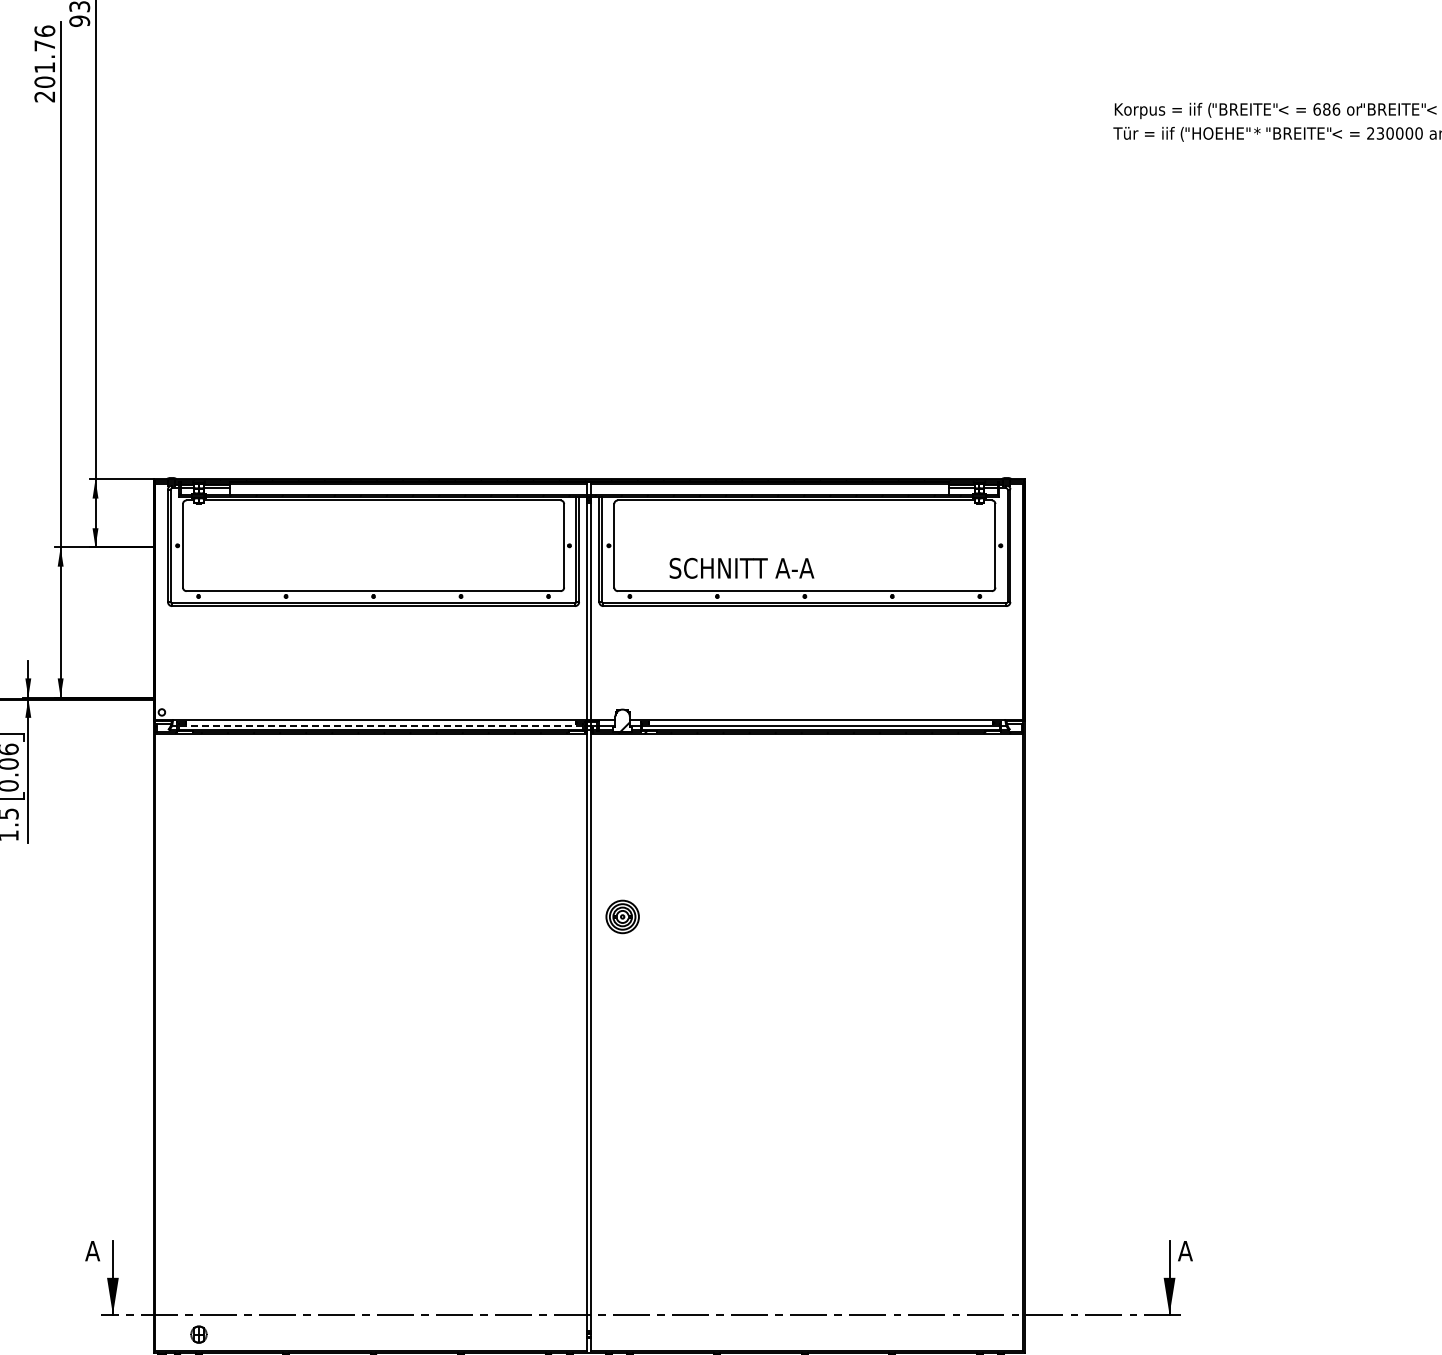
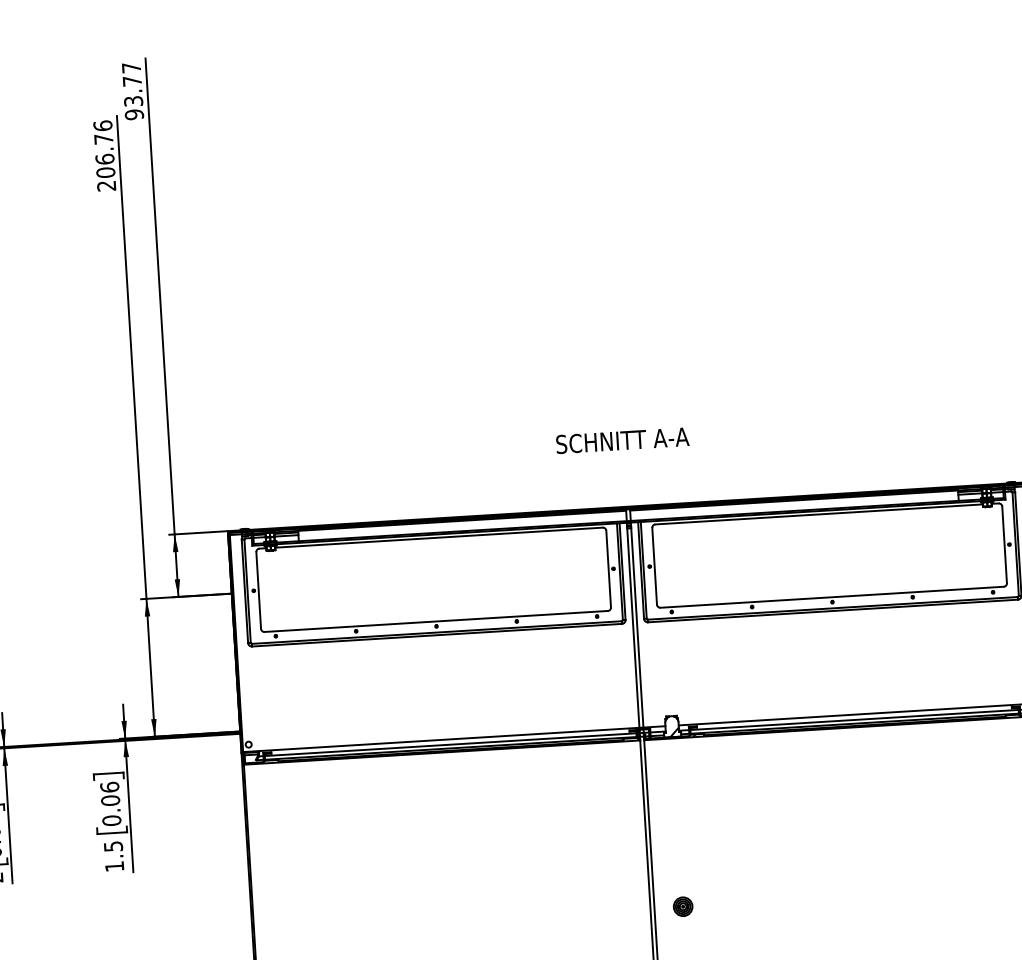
text: (44, 67) -> (104, 159), 201.76 -> 206.76
text: (741, 567) -> (622, 439), moved
line: (380, 725) -> (450, 744), dashed -> solid
part: (622, 917) -> (683, 907), size x0.62

